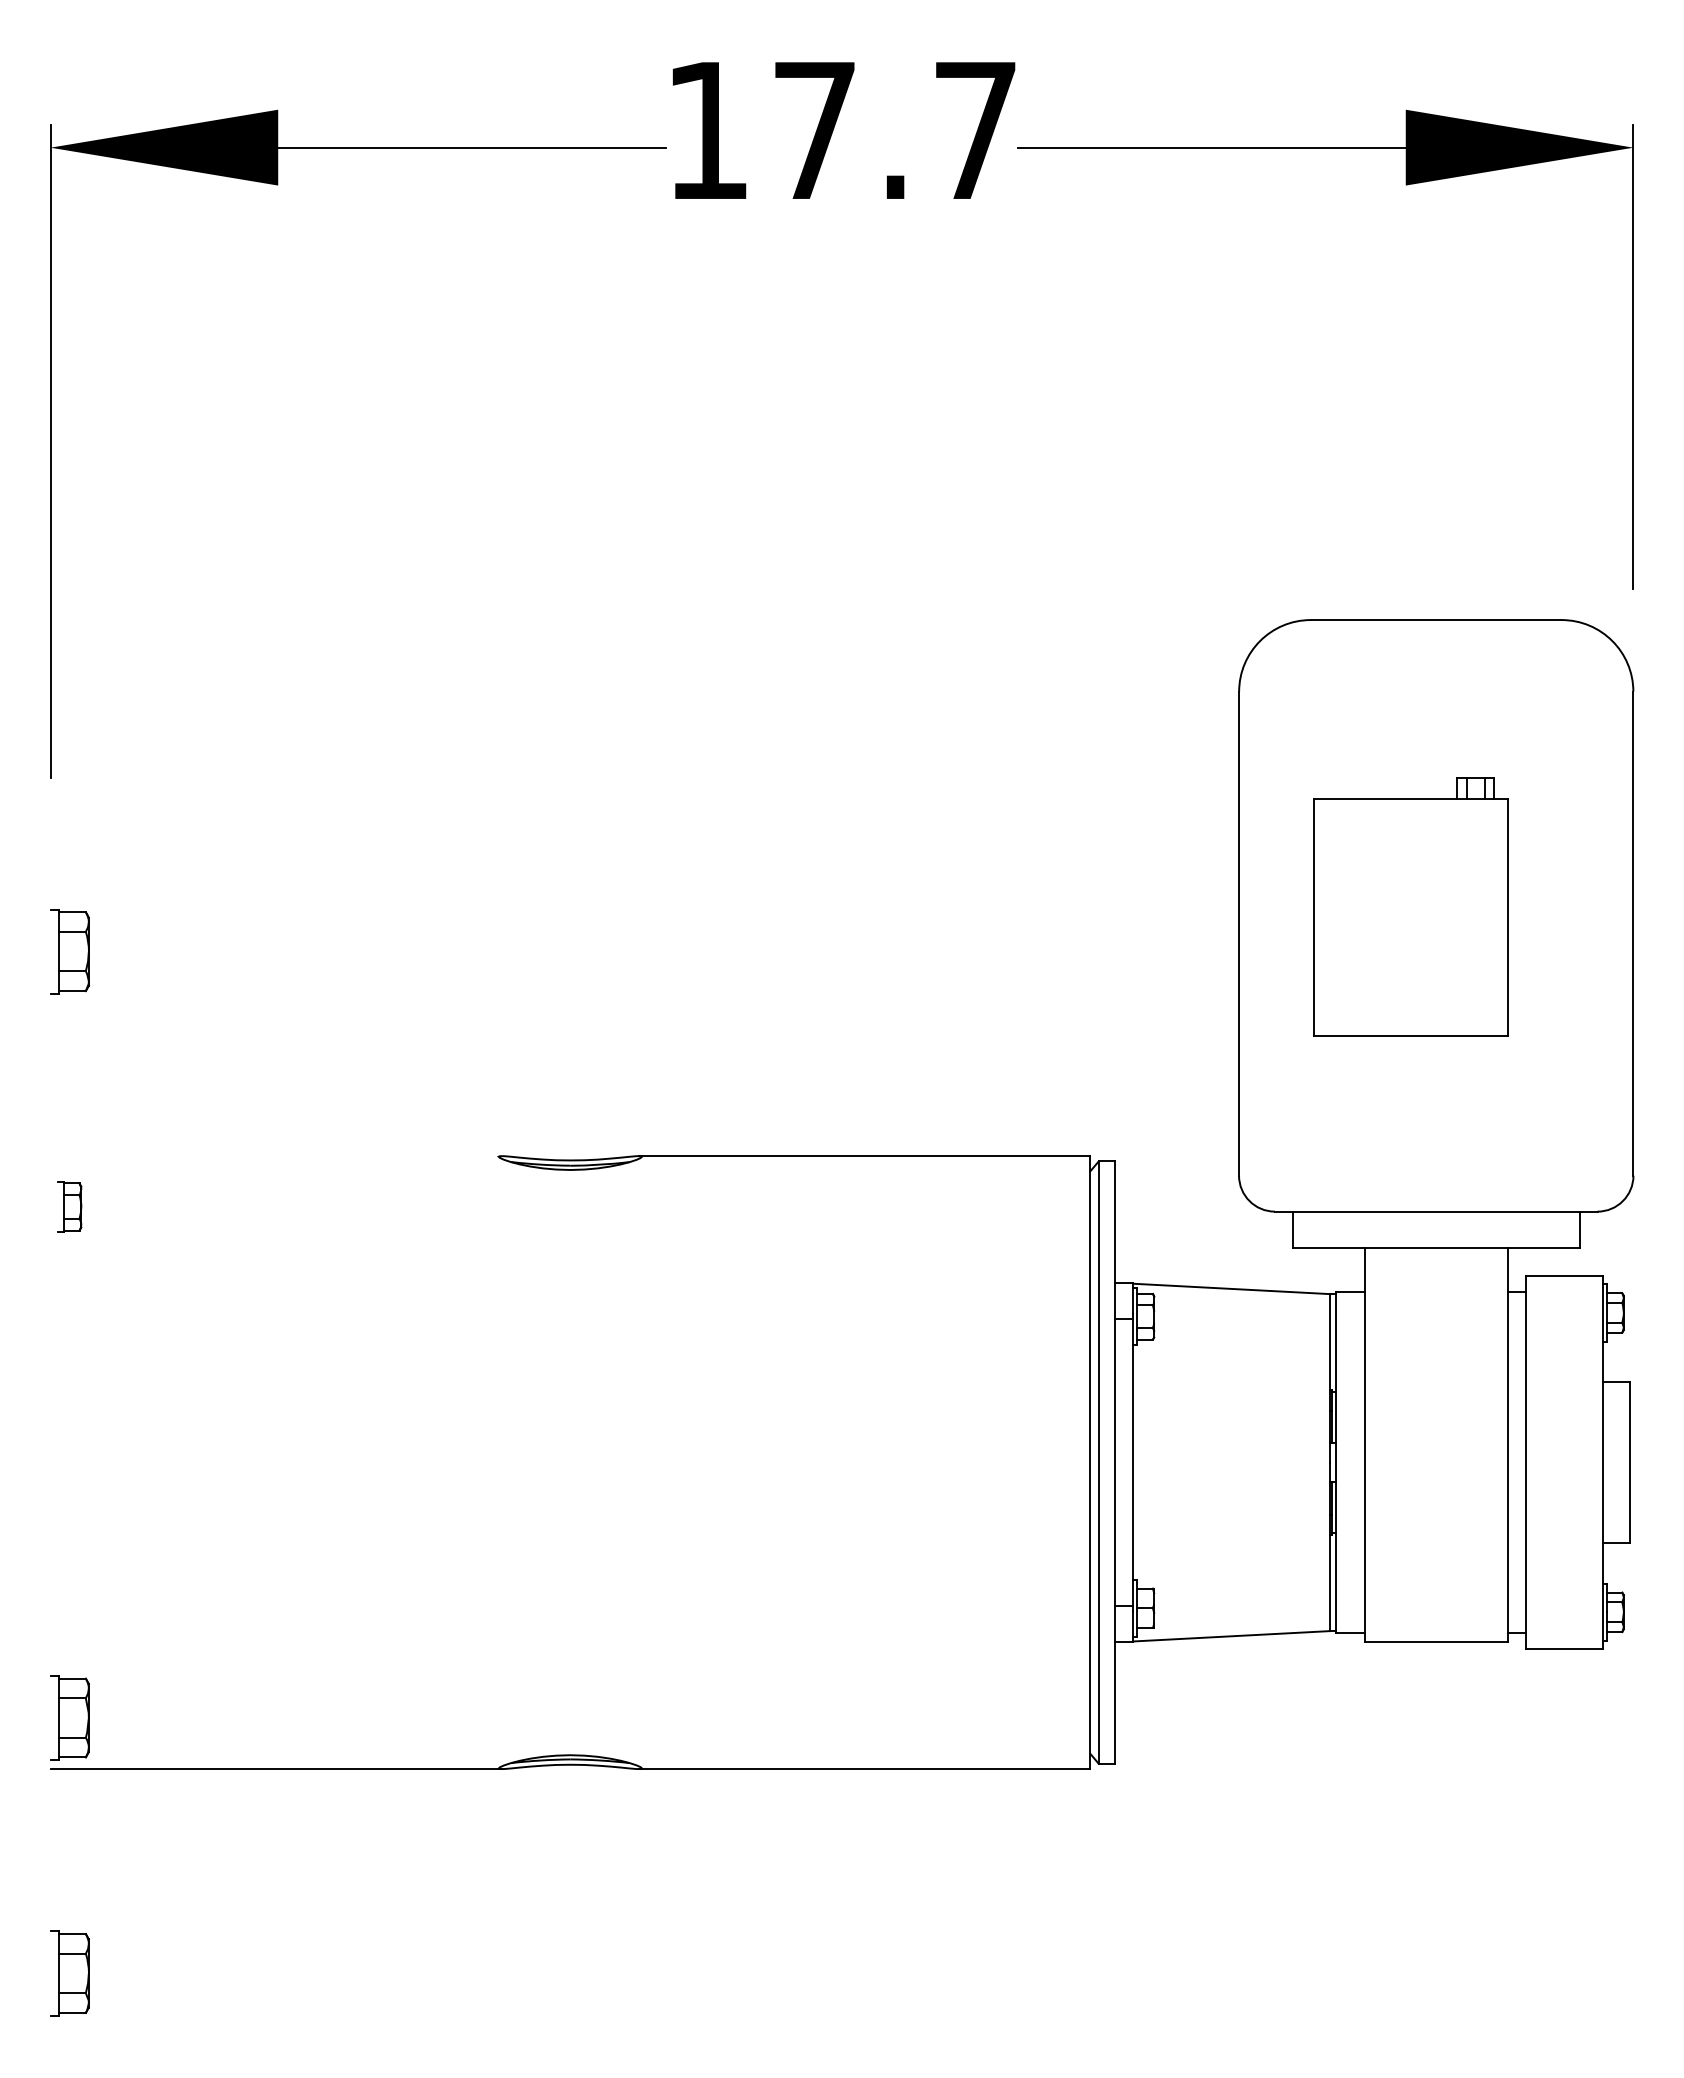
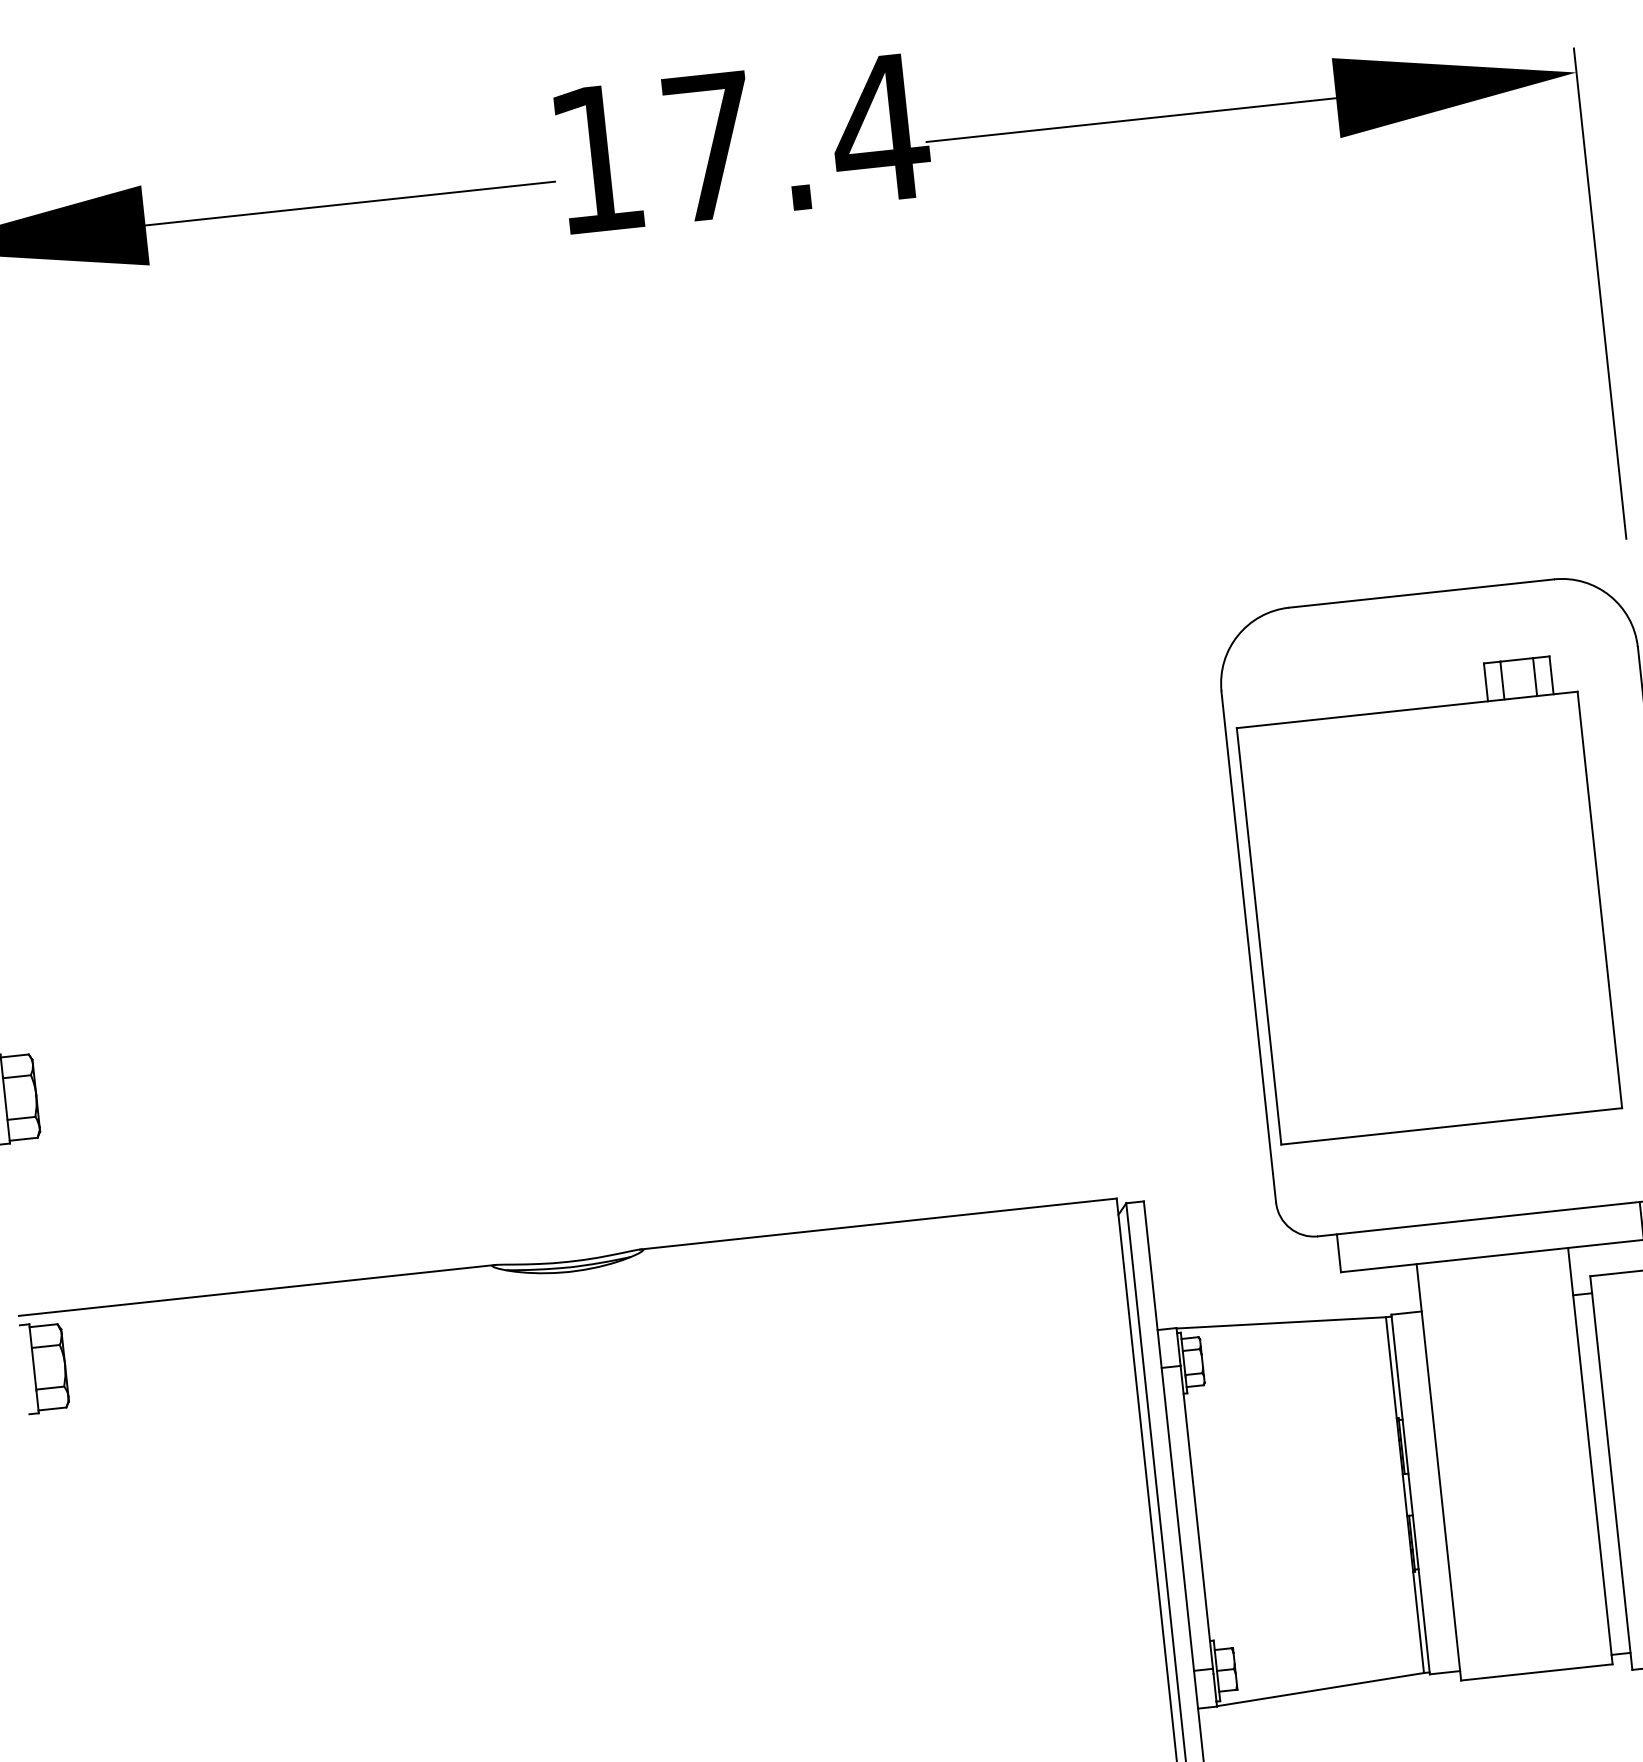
text: (975, 130) -> (879, 128), 17.7 -> 17.4
part: (1411, 906) -> (1427, 898), size x1.67
line: (275, 1156) -> (256, 1290), added
part: (69, 1206) -> (44, 1366), size x1.67

